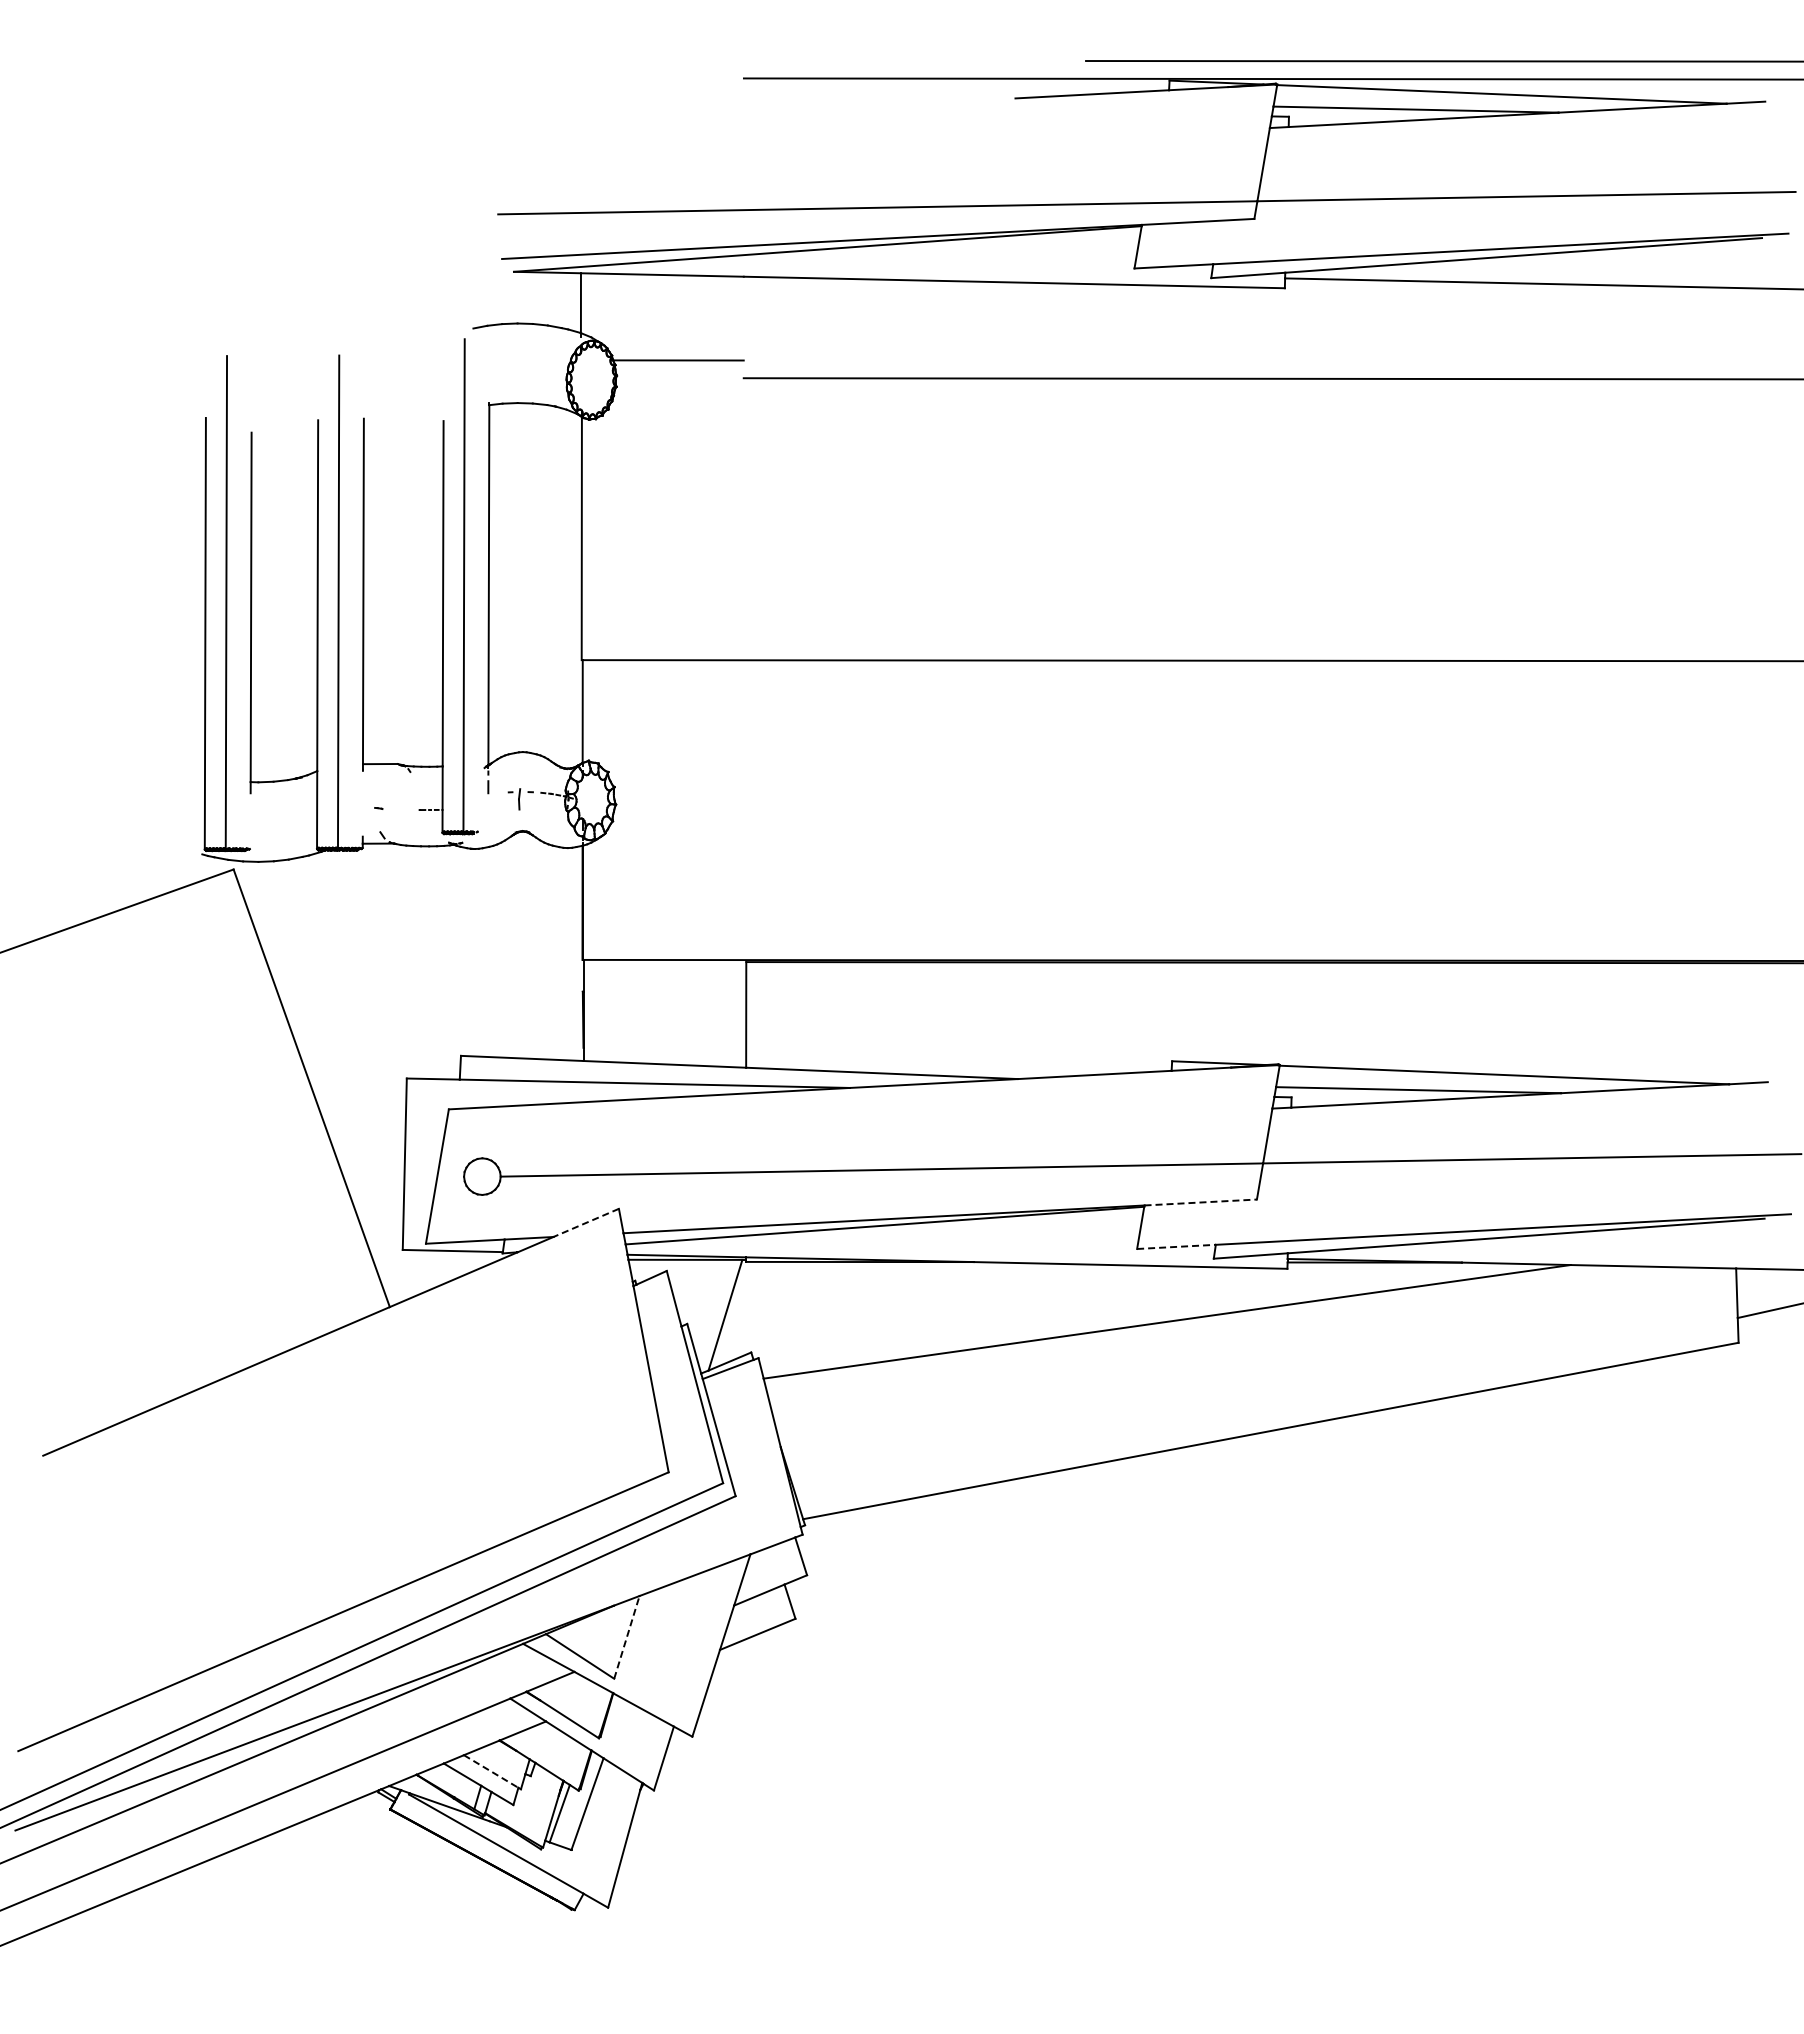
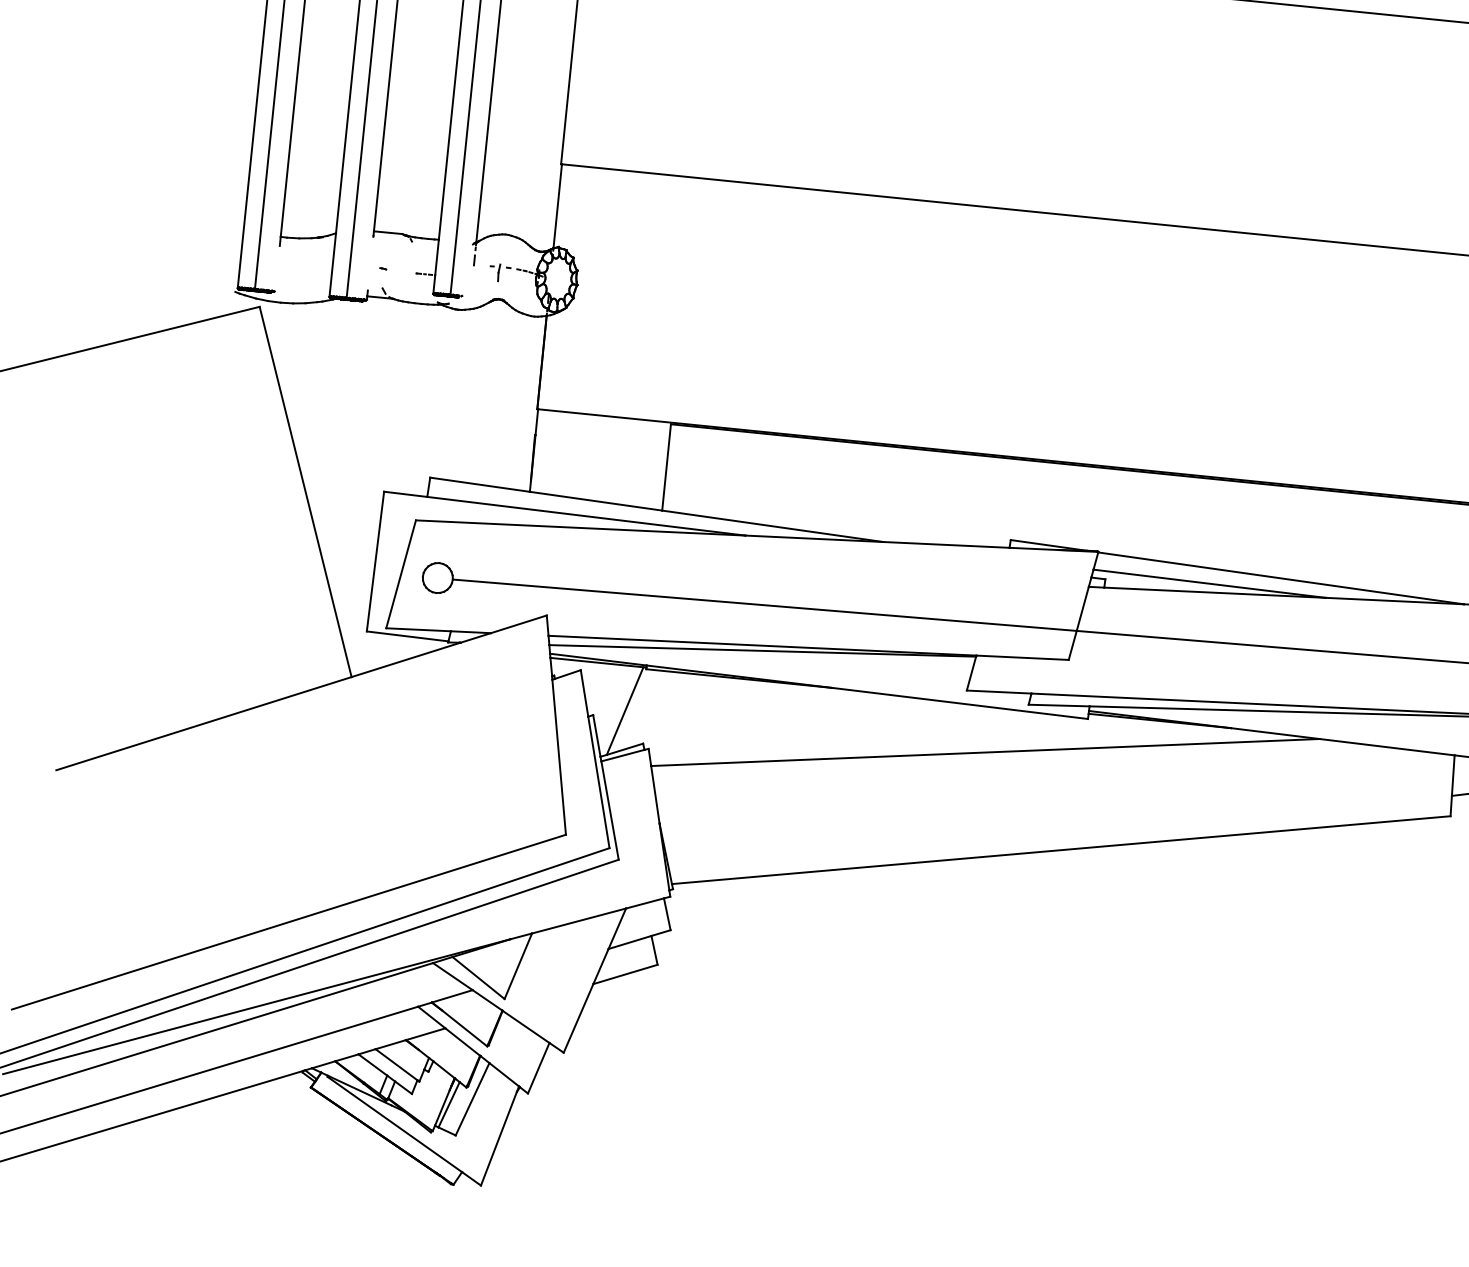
line: (1201, 1202) -> (1023, 657), dashed -> solid
line: (586, 1222) -> (519, 624), dashed -> solid
line: (1176, 1246) -> (999, 691), dashed -> solid
line: (627, 1636) -> (518, 965), dashed -> solid
line: (491, 1771) -> (396, 1064), dashed -> solid

